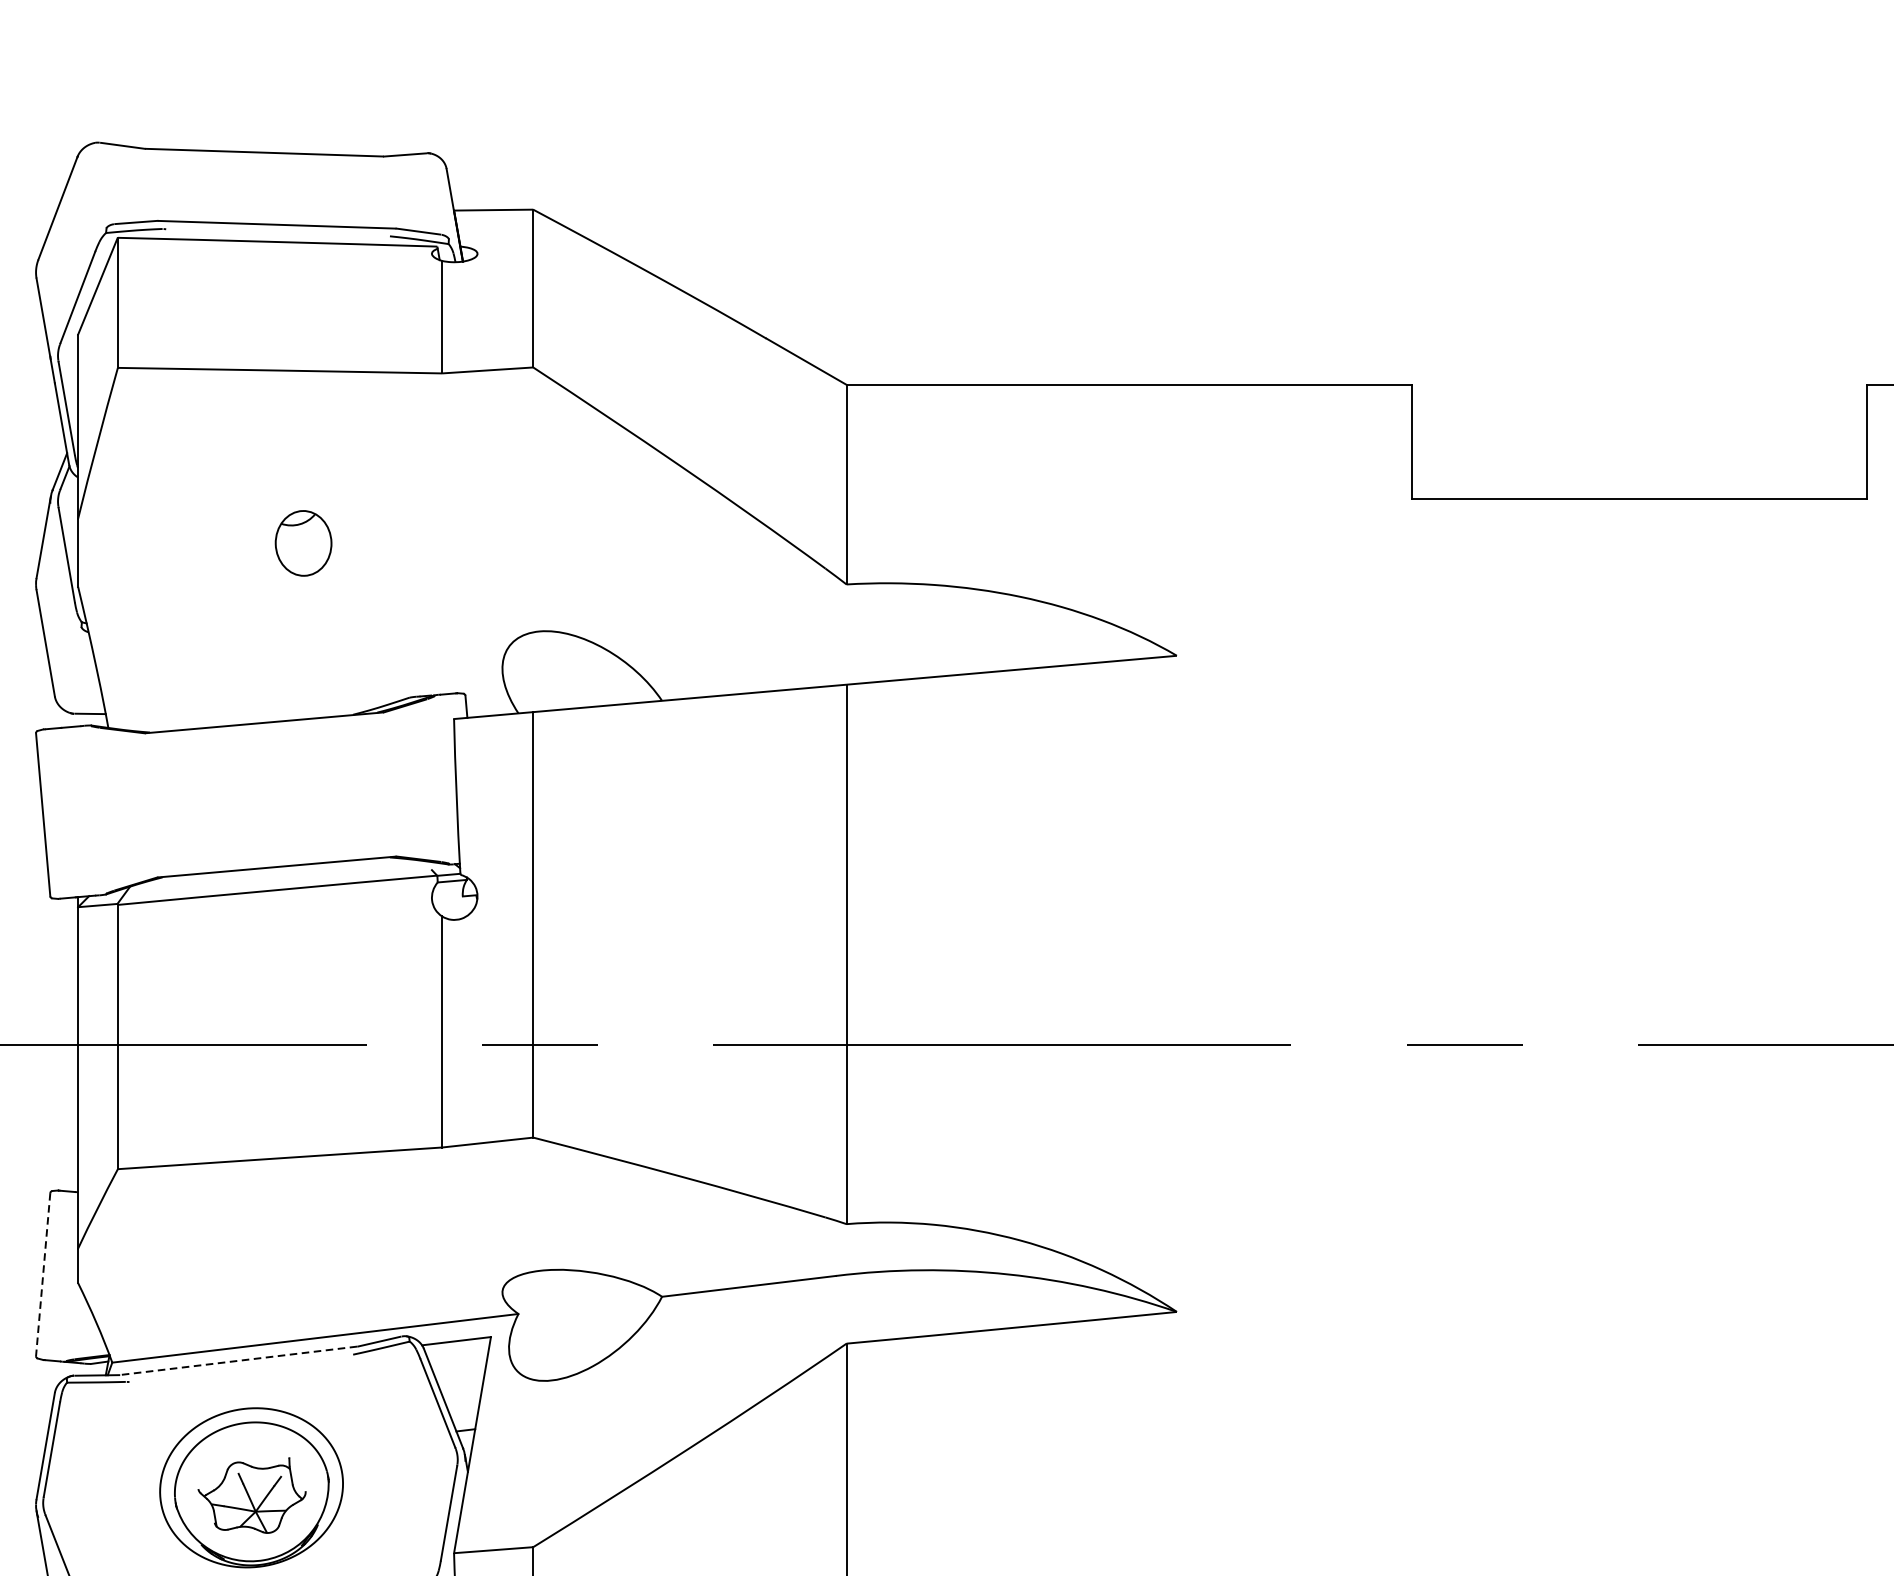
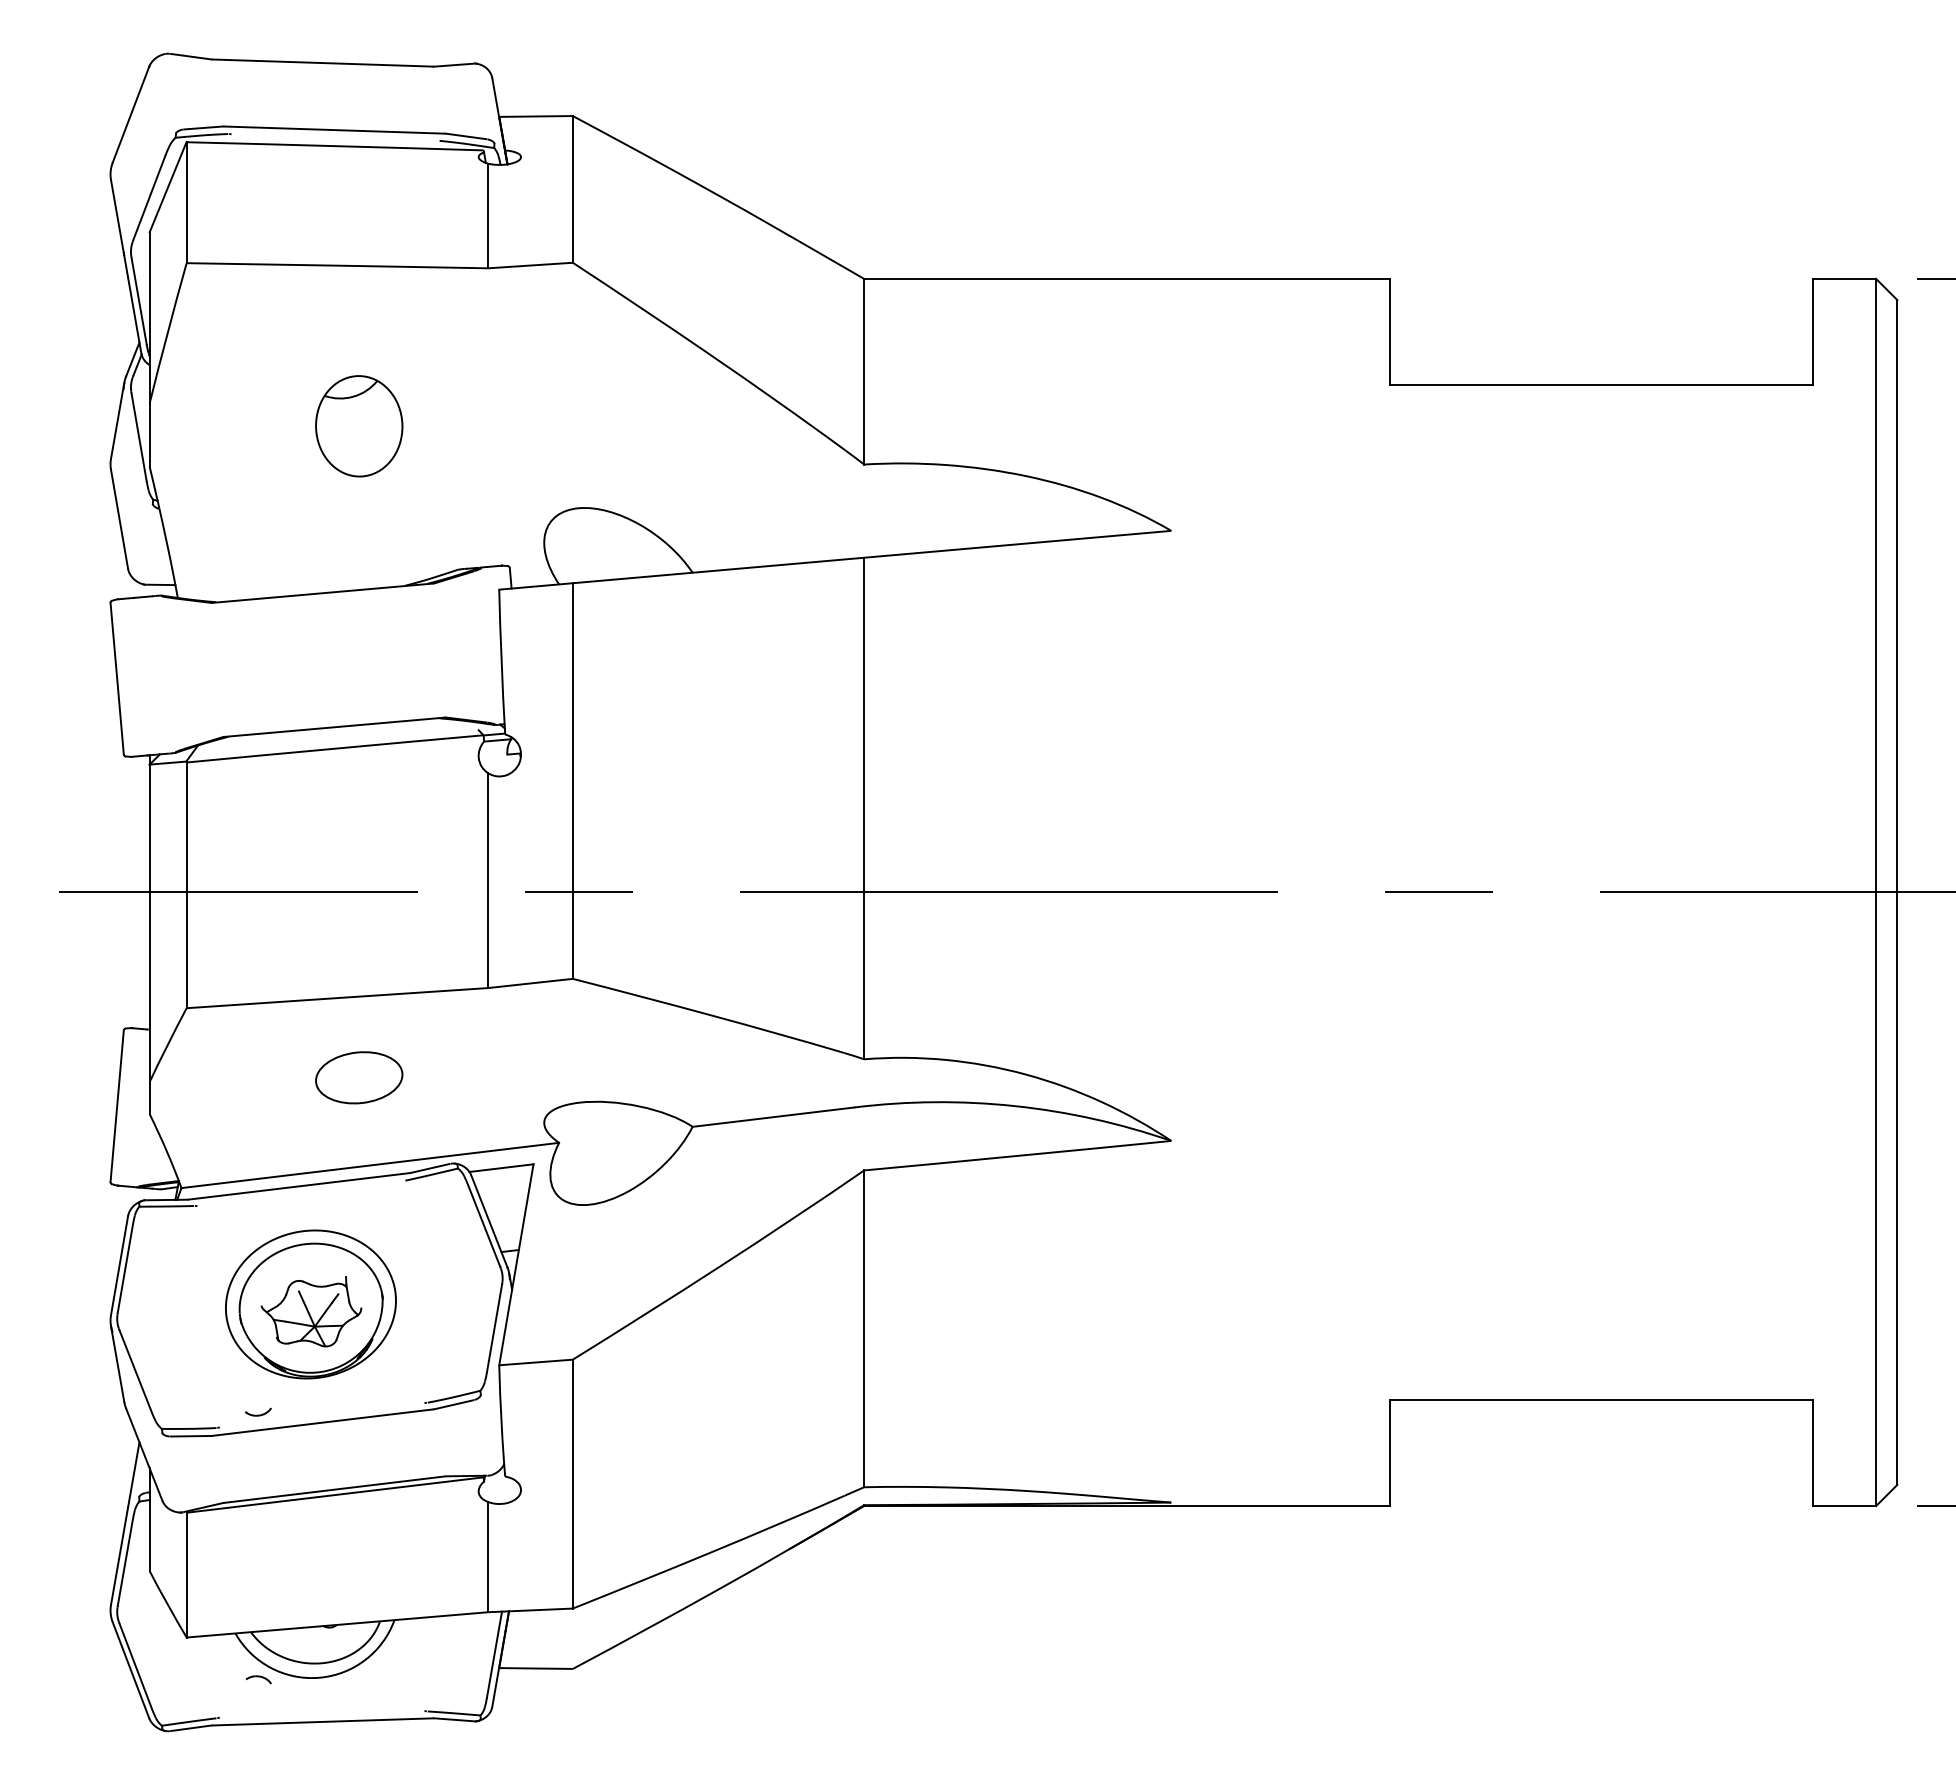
part: (303, 543) -> (359, 426), size x1.67
part: (303, 1243) -> (359, 1077), added
line: (43, 1274) -> (117, 1106), dashed -> solid
line: (239, 1360) -> (299, 1186), dashed -> solid

